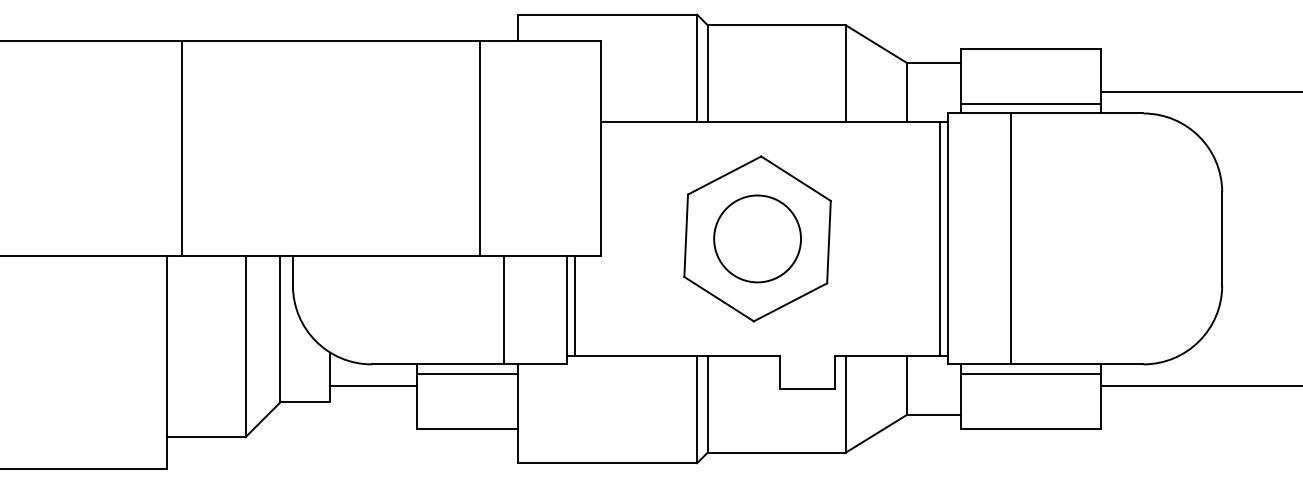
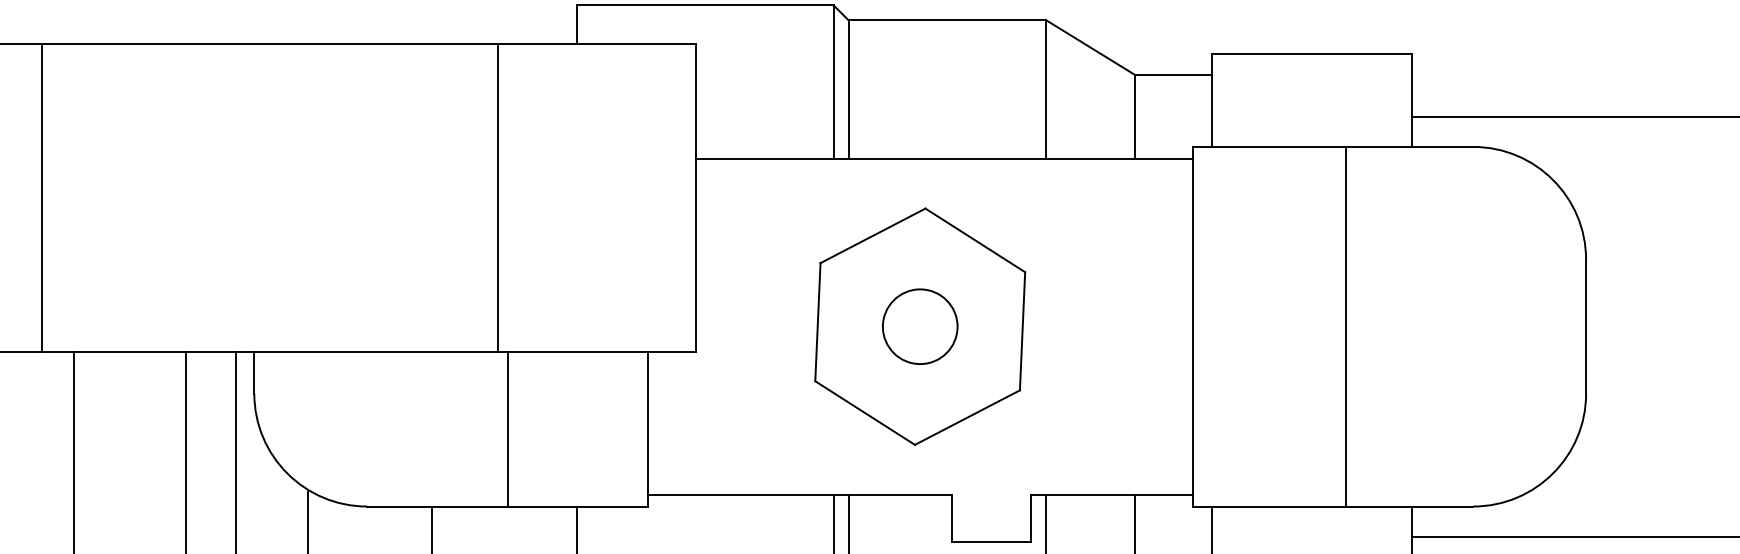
line: (1030, 104) -> (1311, 134), removed
line: (182, 148) -> (42, 197), moved
line: (480, 148) -> (498, 197), moved
circle: (757, 238) -> (920, 326), size x0.6
line: (940, 238) -> (1182, 326), removed
line: (1011, 238) -> (1345, 326), moved
line: (575, 306) -> (659, 423), removed
line: (503, 310) -> (507, 429), moved
line: (466, 373) -> (503, 519), removed
line: (1030, 373) -> (1311, 519), removed
line: (373, 385) -> (369, 536), removed

